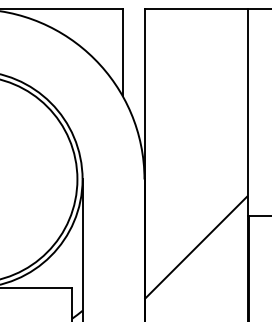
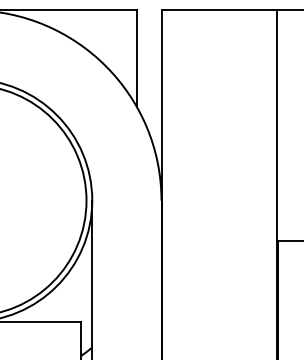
hatch: (195, 247) -> (218, 276), removed

